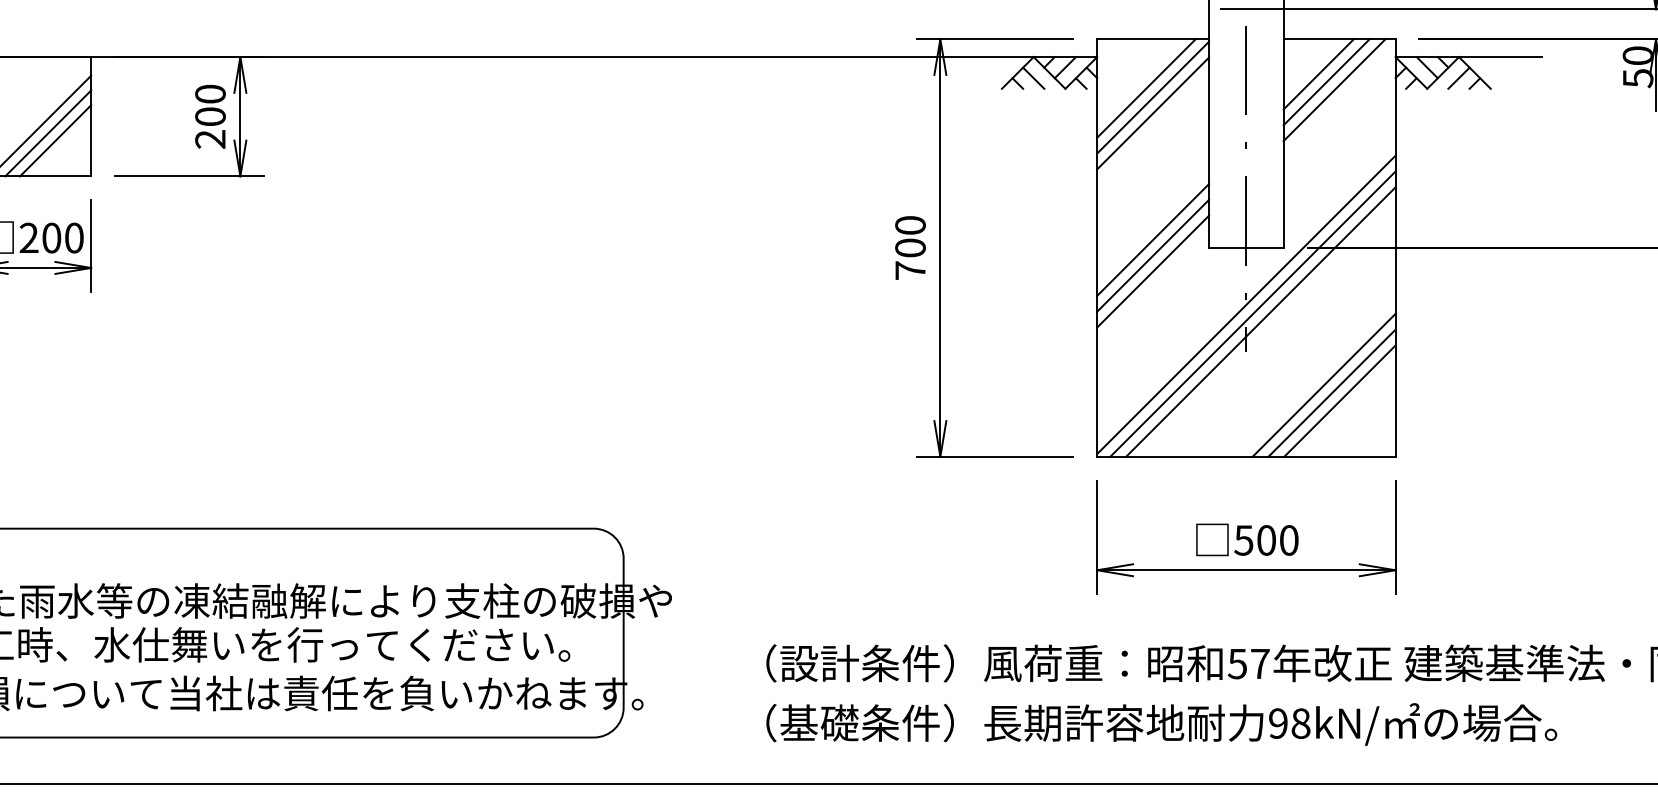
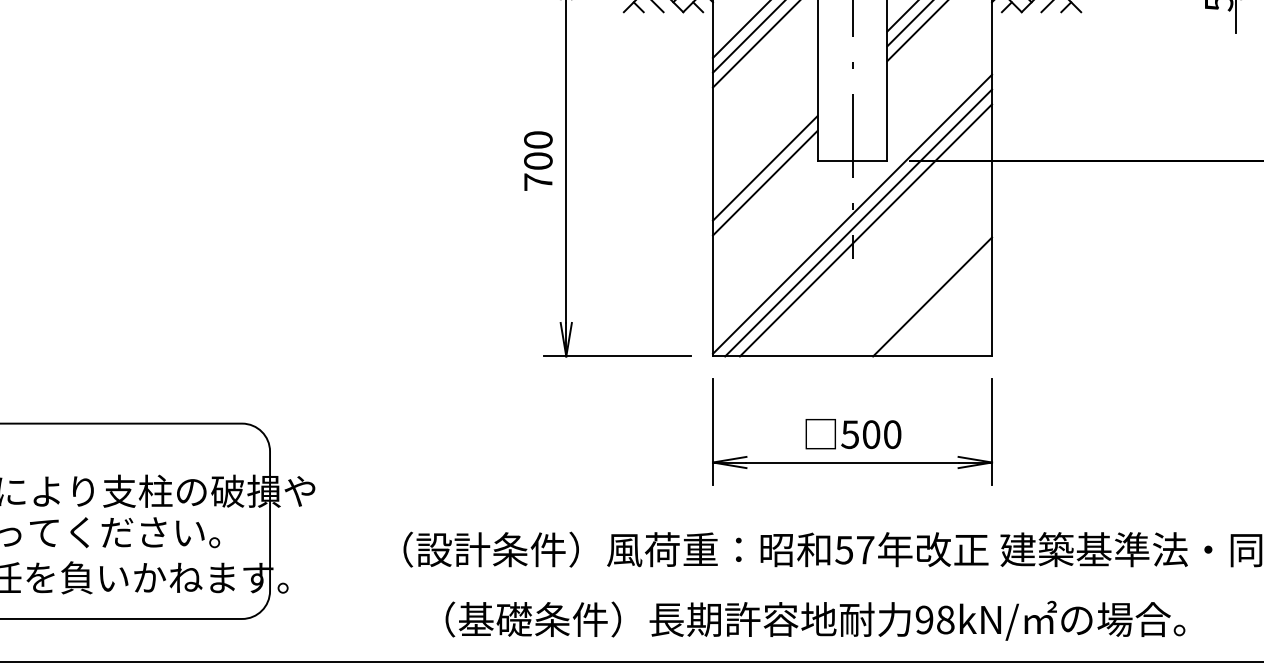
line: (1153, 239) -> (765, 153), removed
line: (1323, 384) -> (924, 288), removed
line: (1339, 400) -> (939, 303), removed
text: (1161, 724) -> (815, 620), moved

